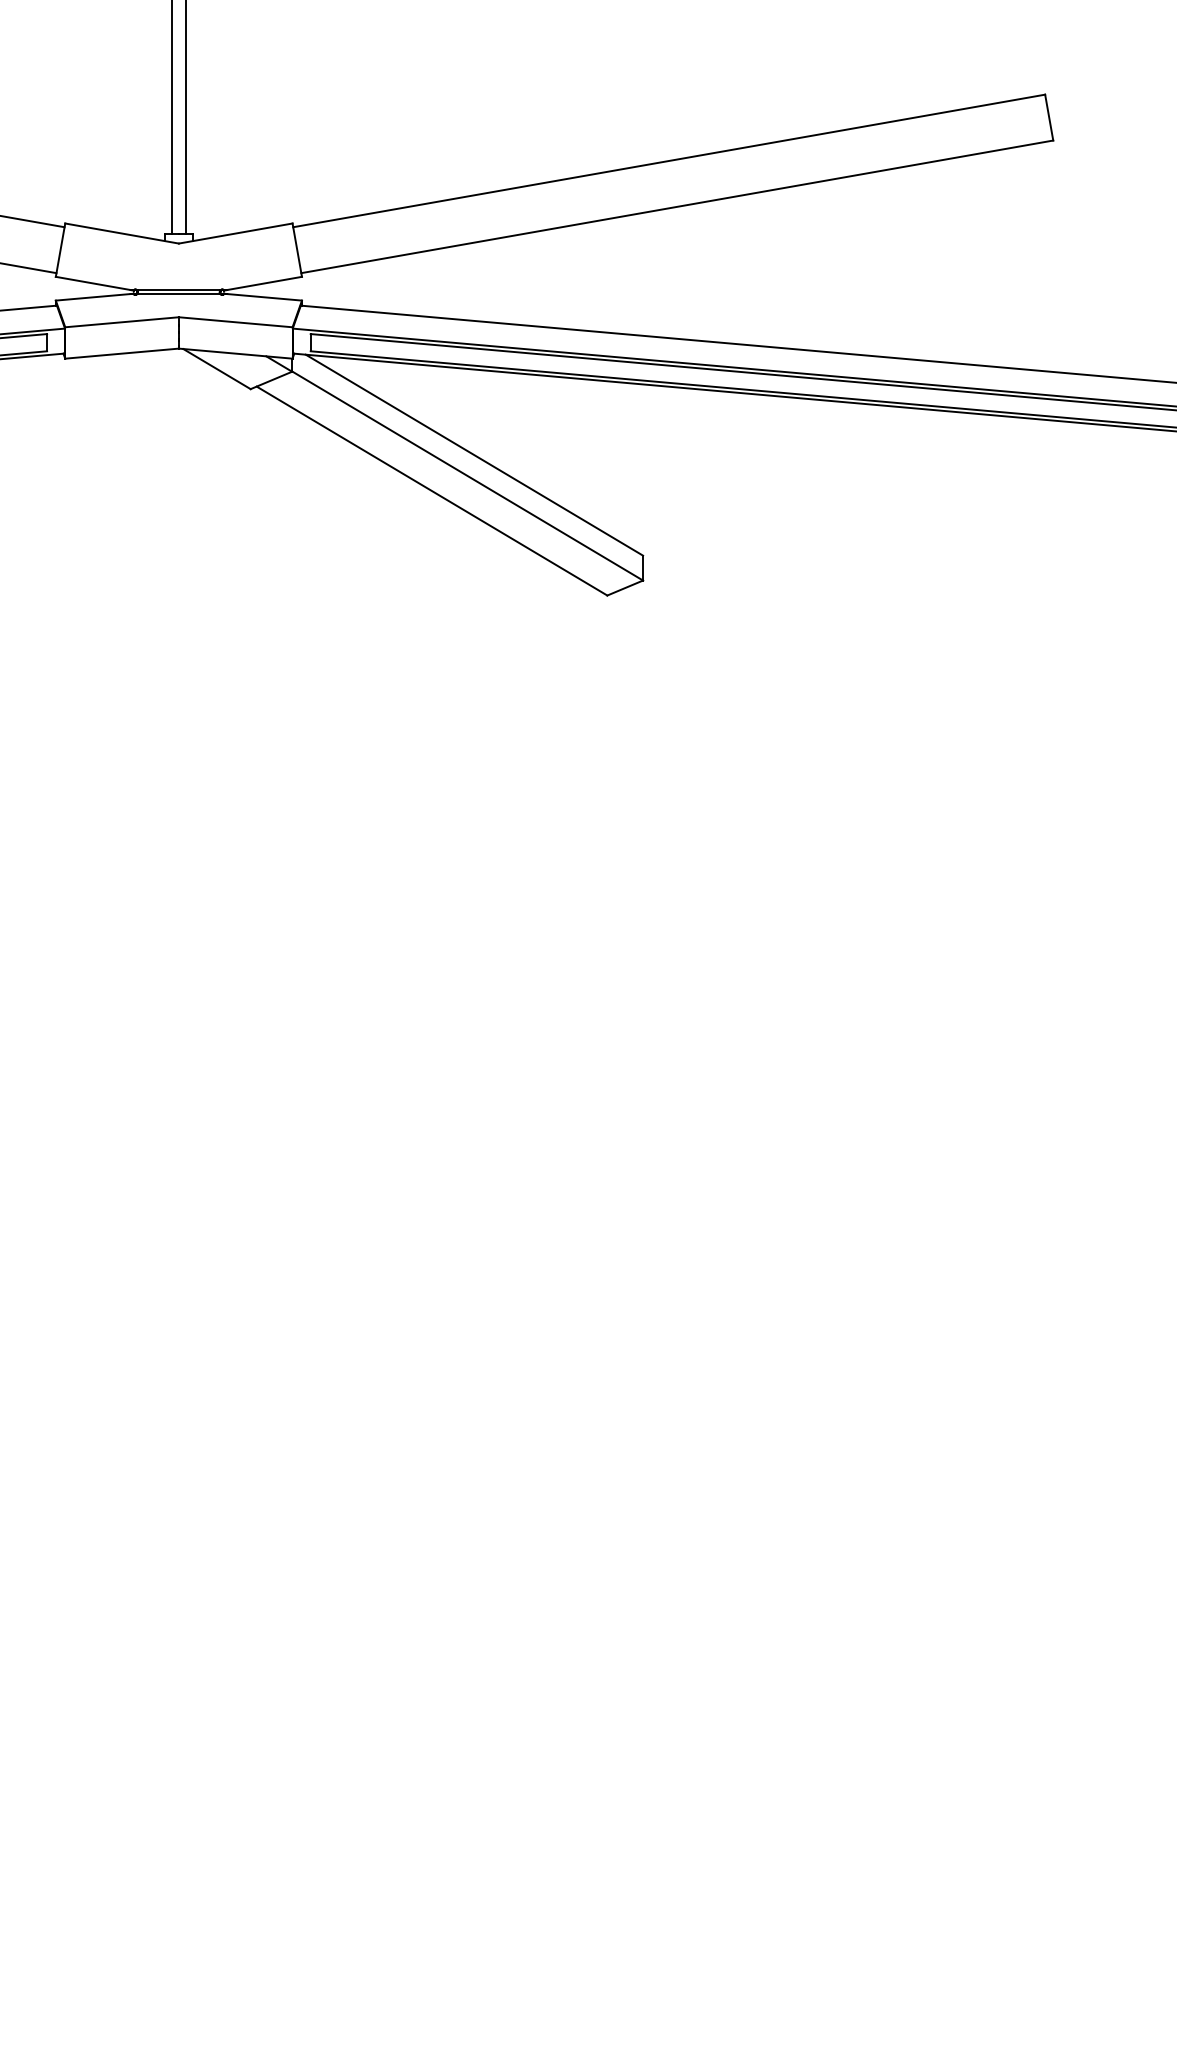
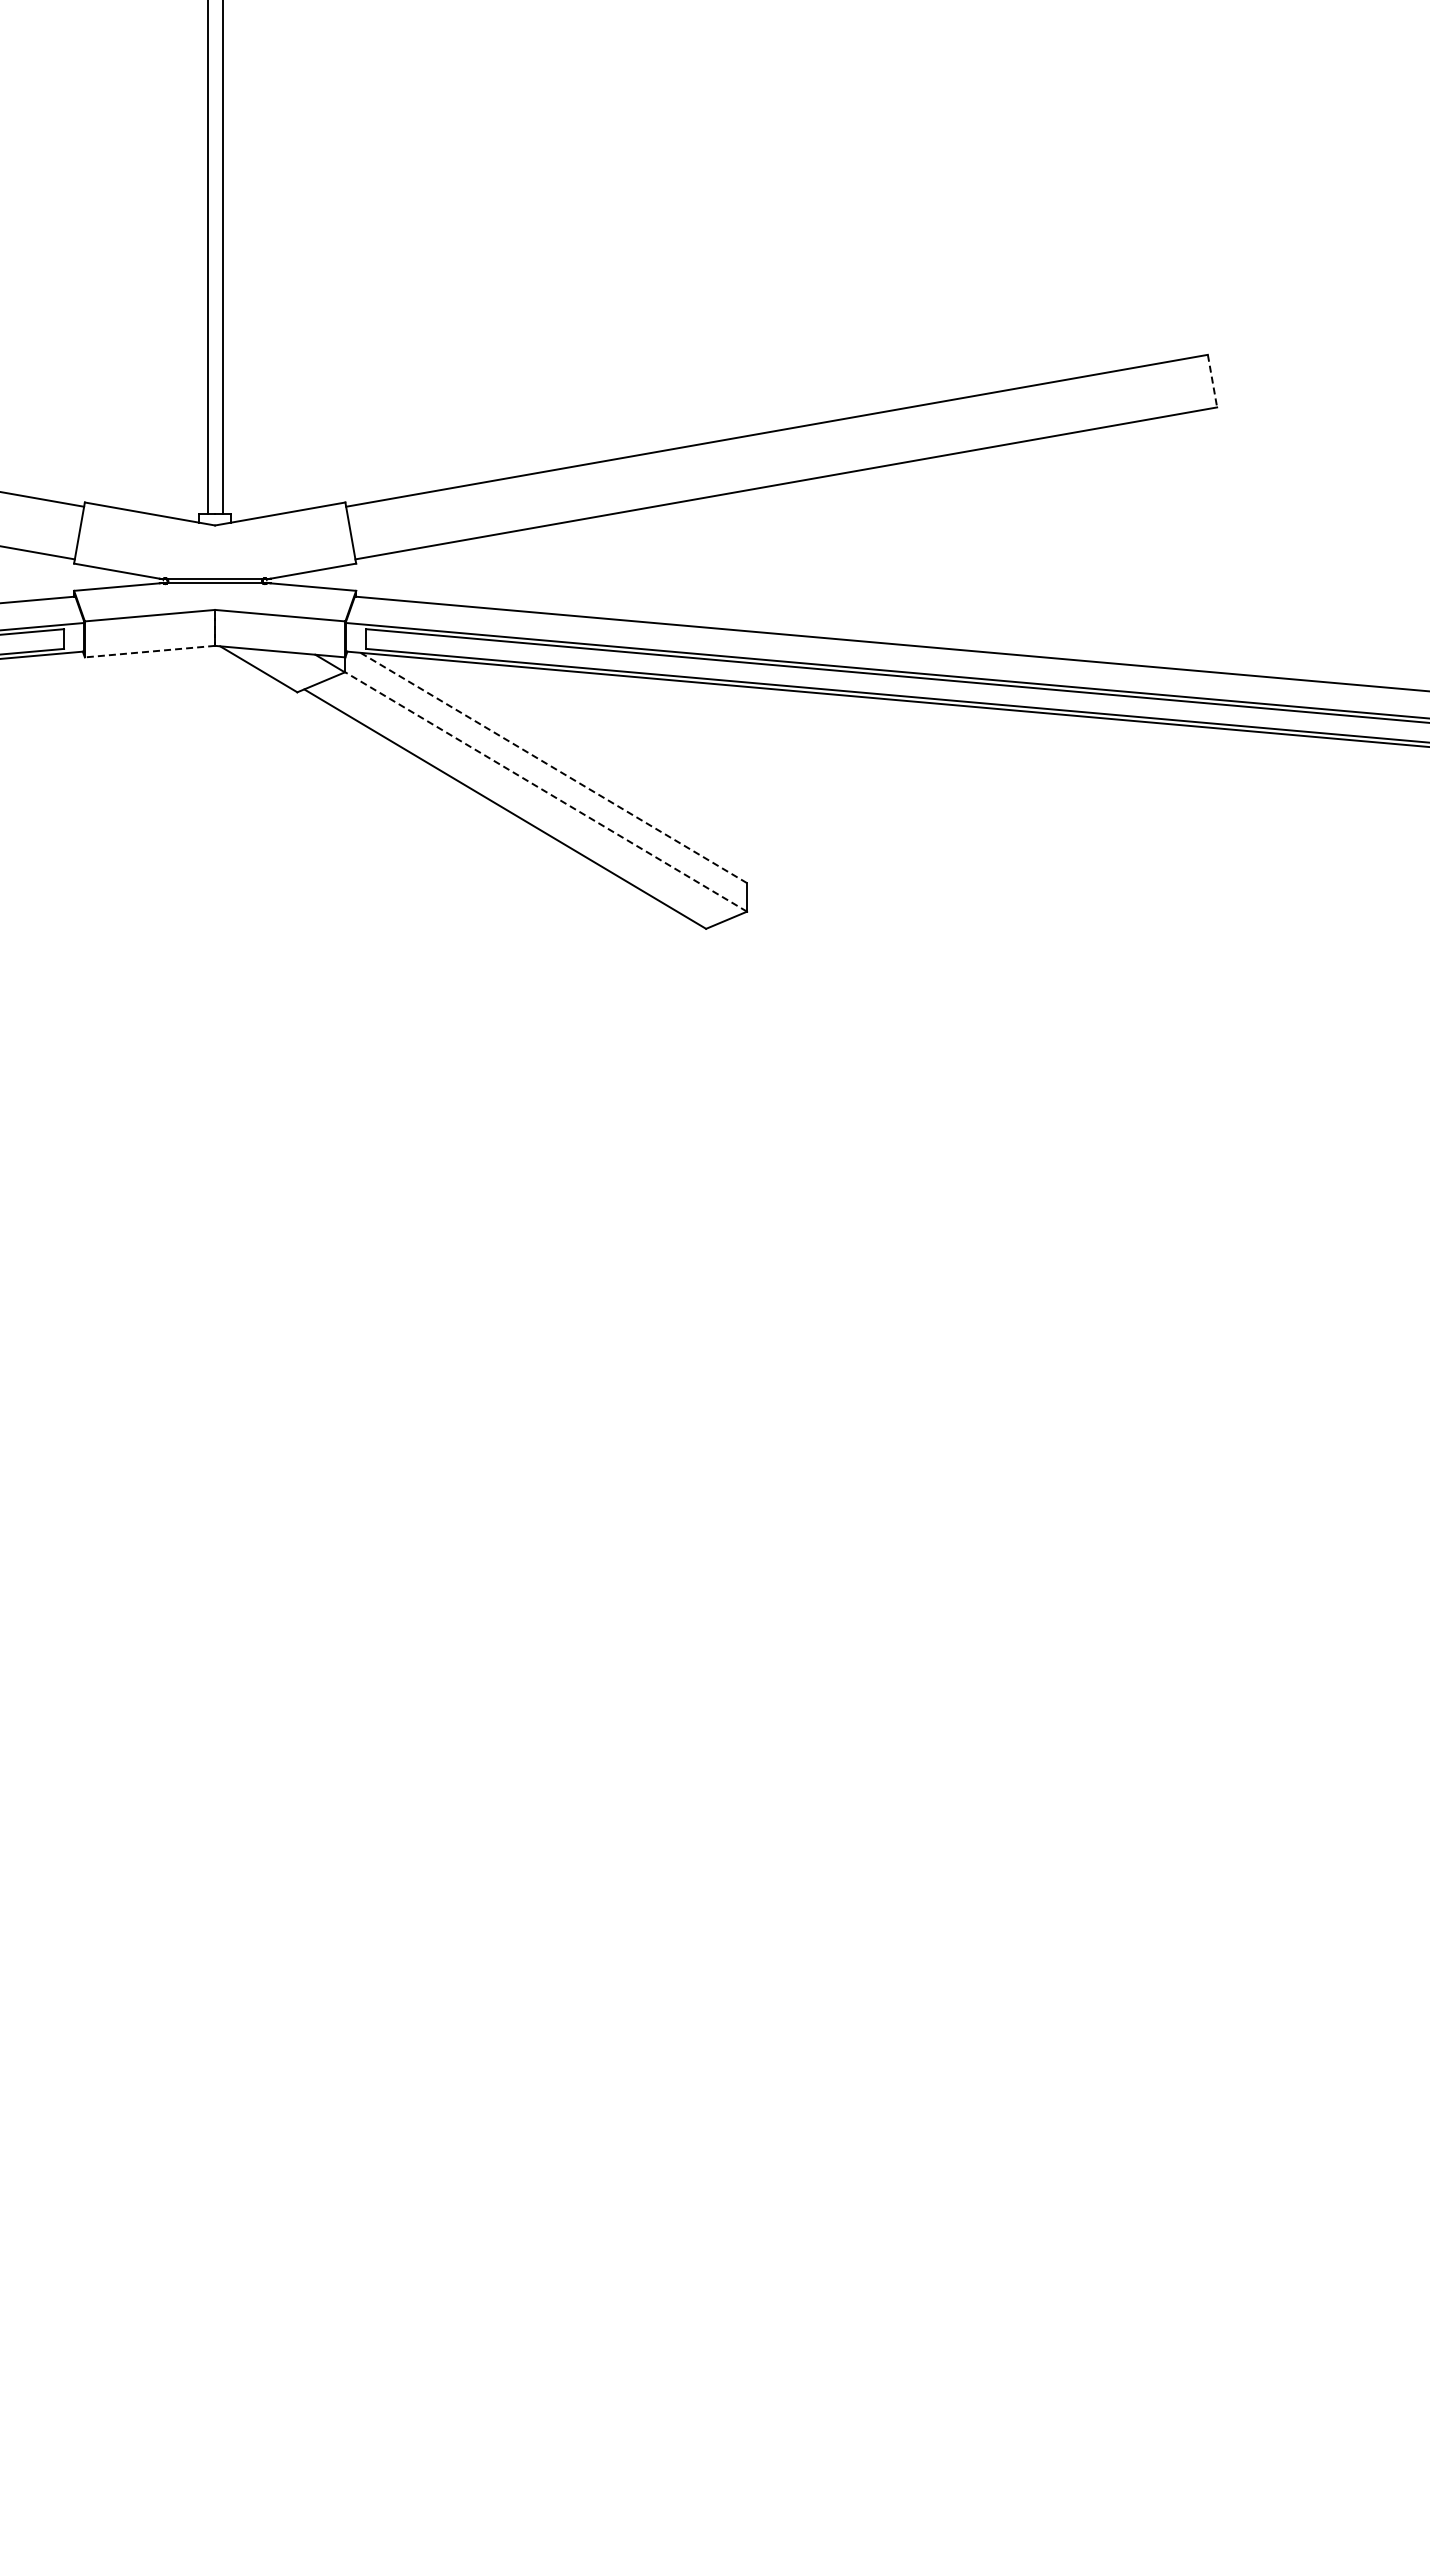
line: (1049, 117) -> (1212, 381), solid -> dashed
line: (121, 353) -> (149, 651), solid -> dashed
line: (474, 454) -> (553, 767), solid -> dashed
line: (467, 475) -> (545, 791), solid -> dashed

